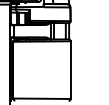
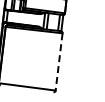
line: (70, 70) -> (58, 62), solid -> dashed

